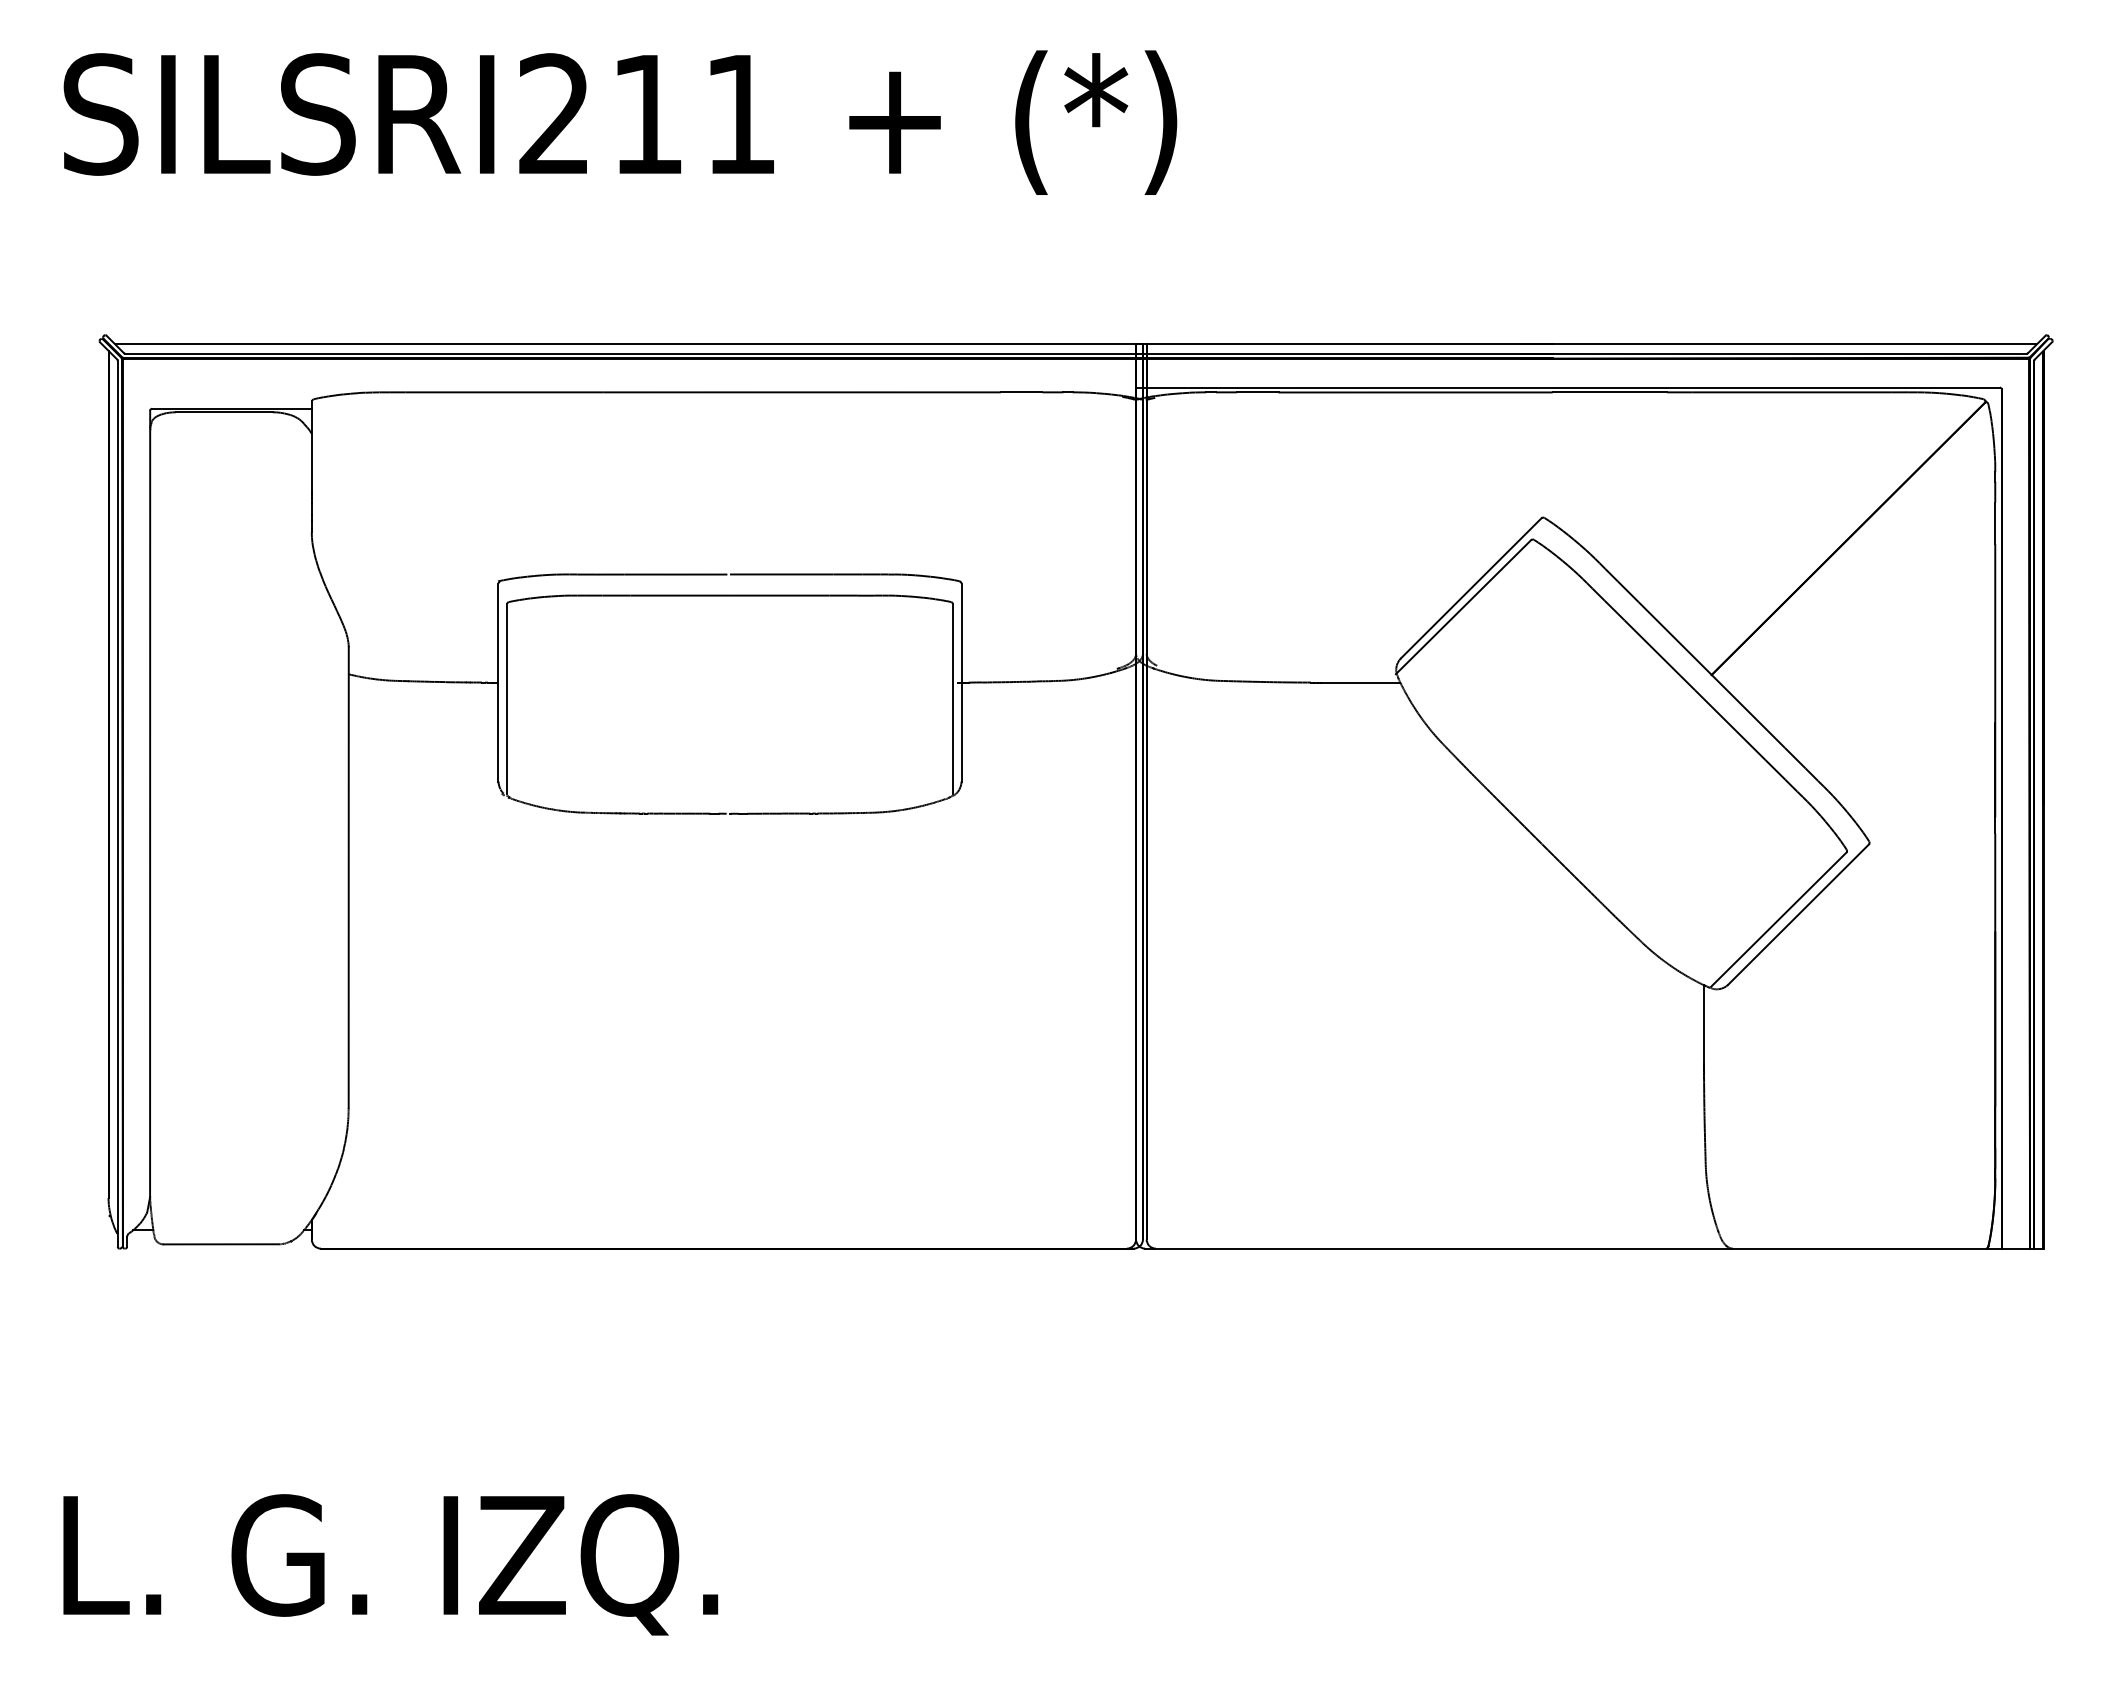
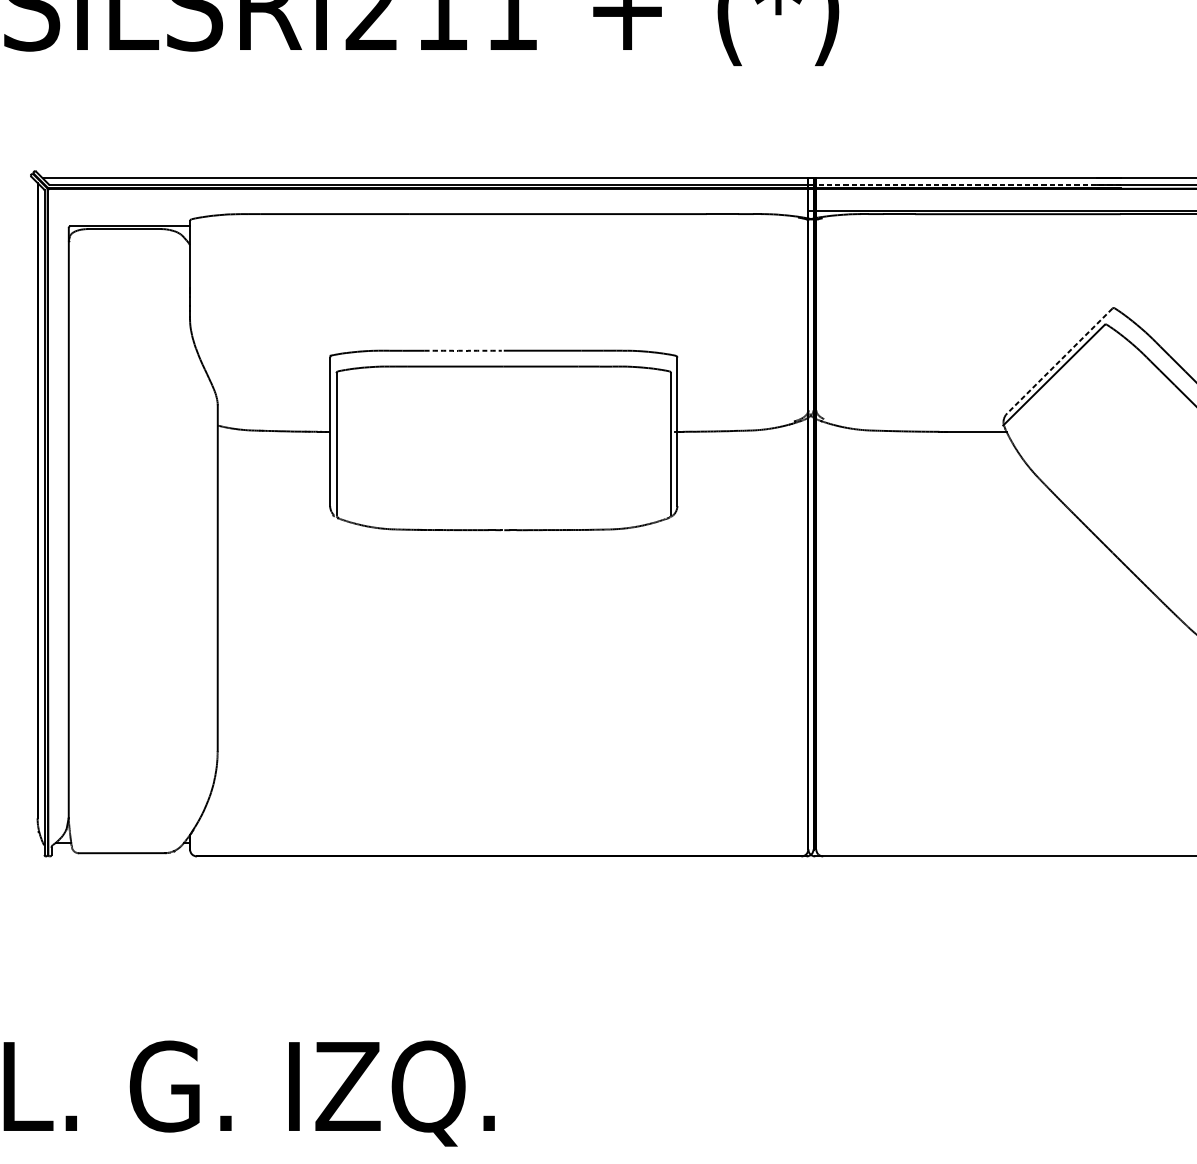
line: (1343, 353) -> (963, 184), solid -> dashed
arc: (675, 574) -> (462, 350), solid -> dashed
line: (1471, 588) -> (1059, 361), solid -> dashed

